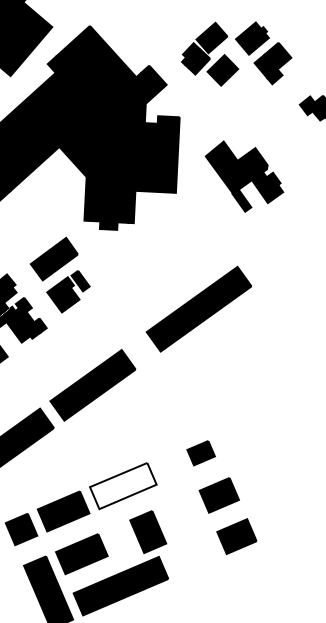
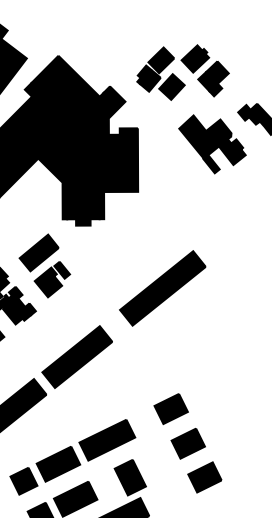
part: (244, 176) -> (212, 143), moved
part: (200, 453) -> (170, 409), size x1.43
fill: (123, 485) -> (107, 439), added

